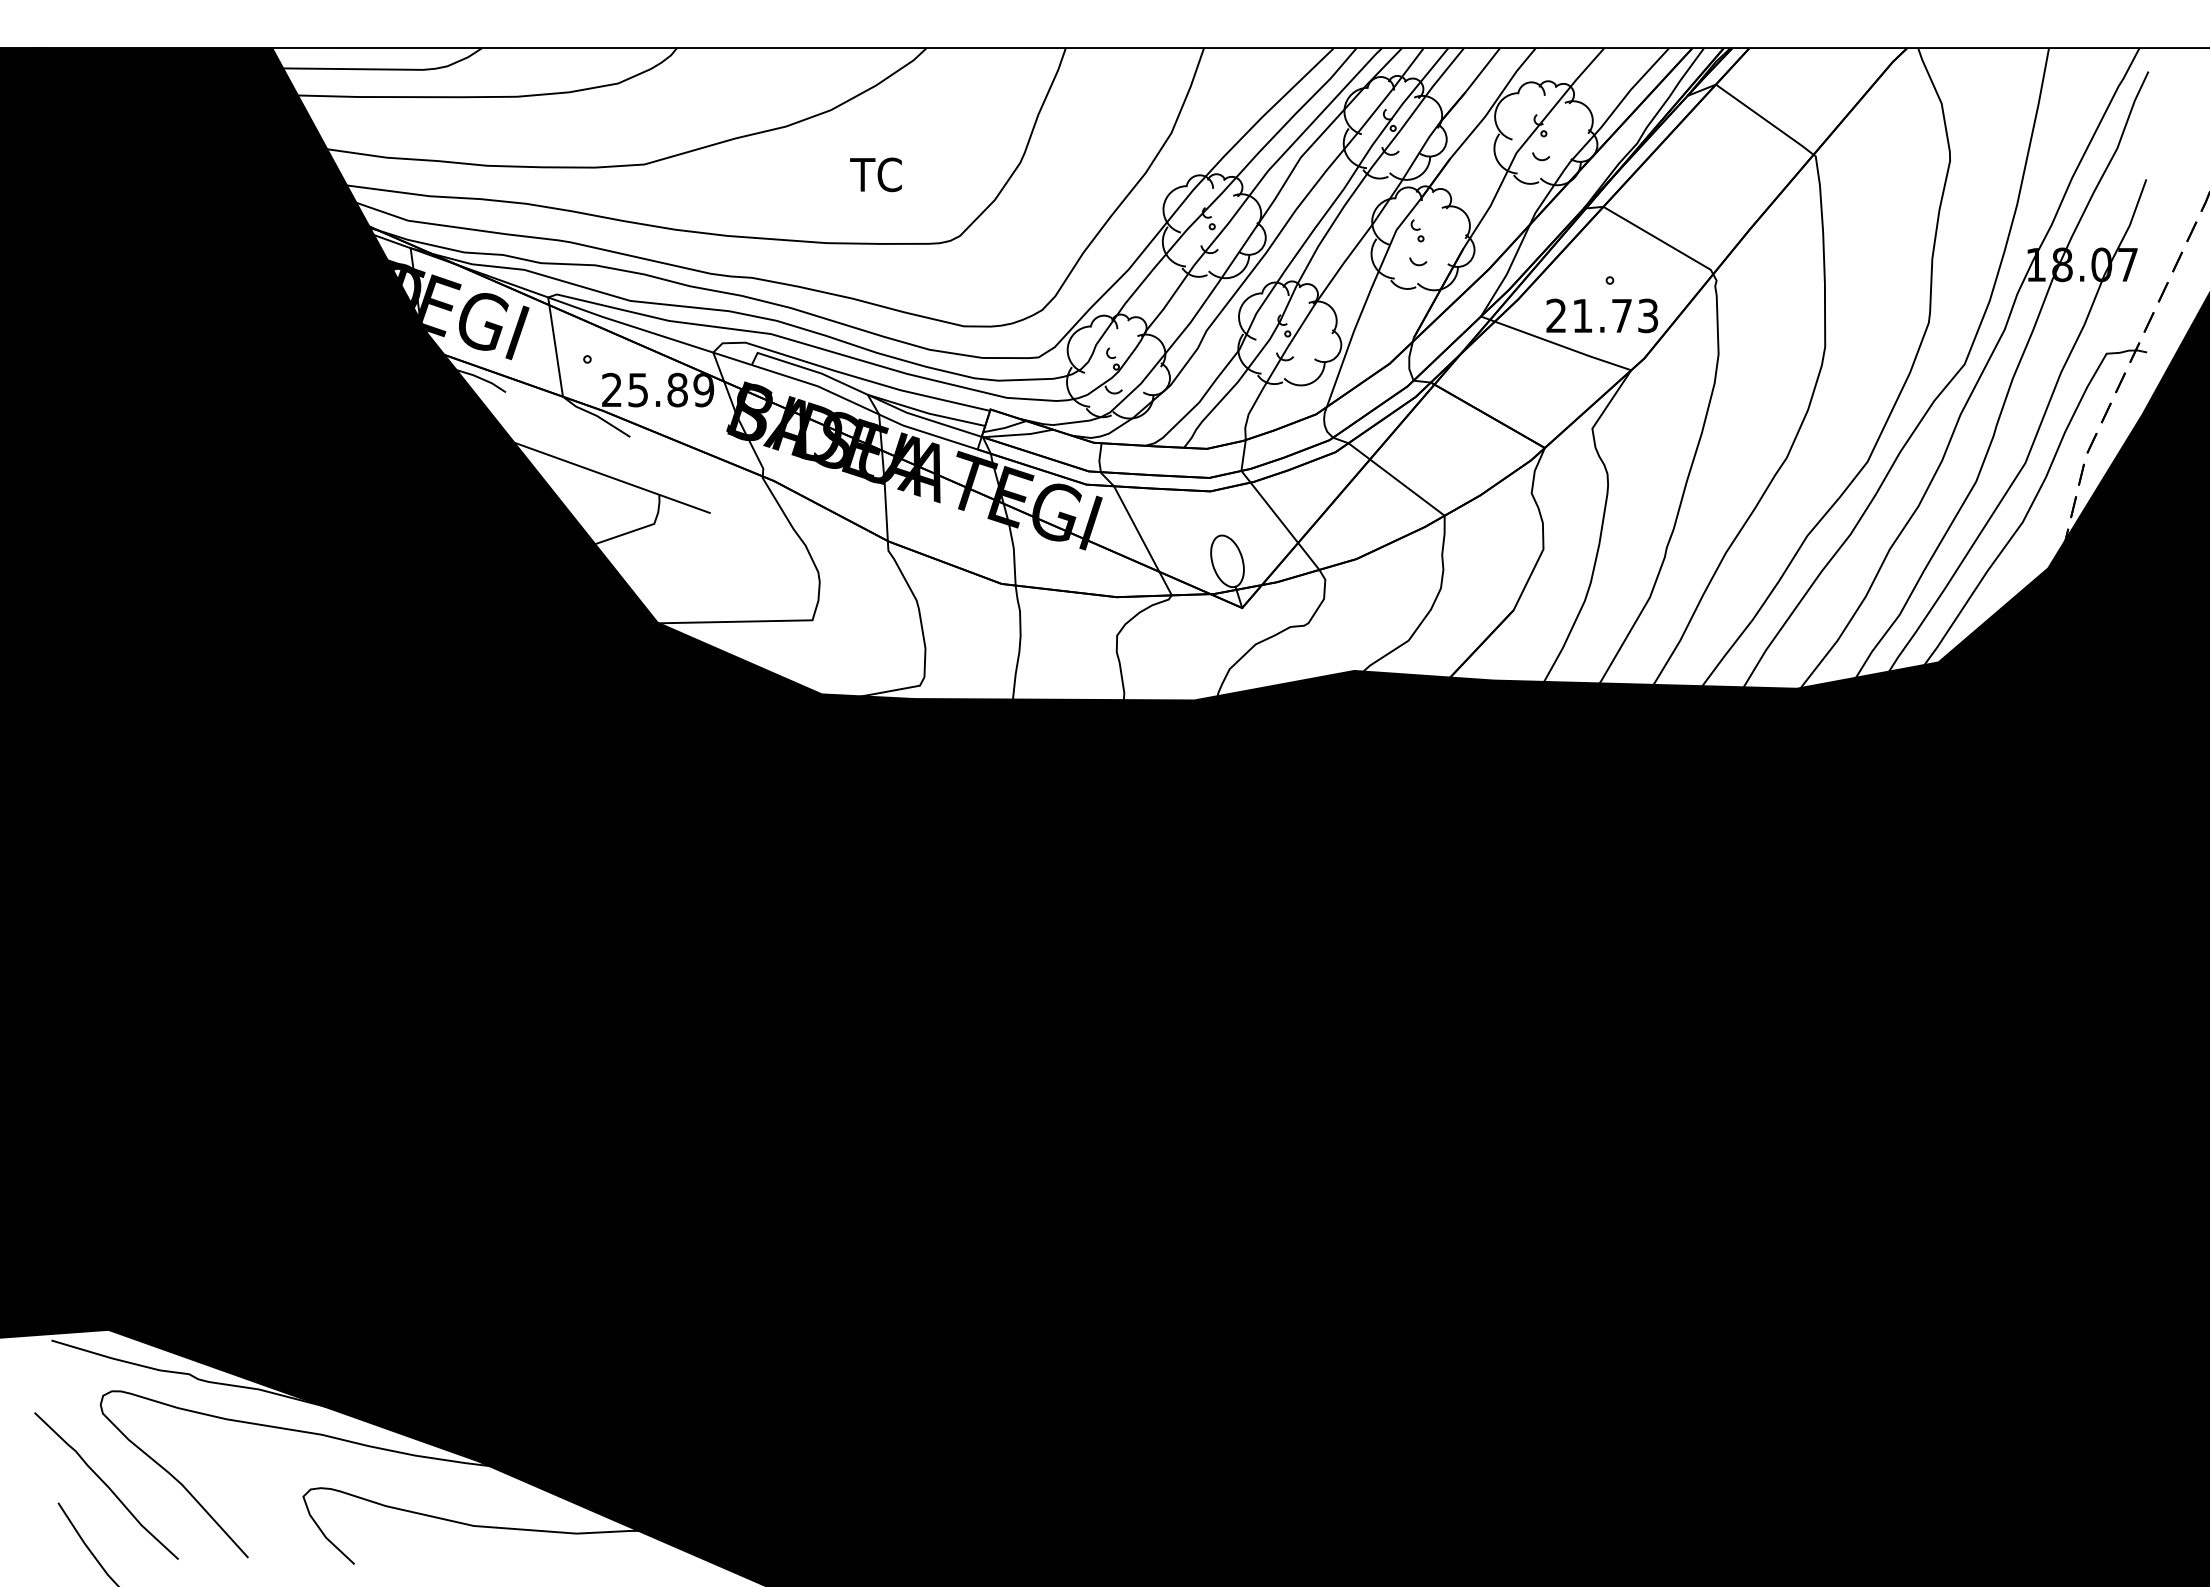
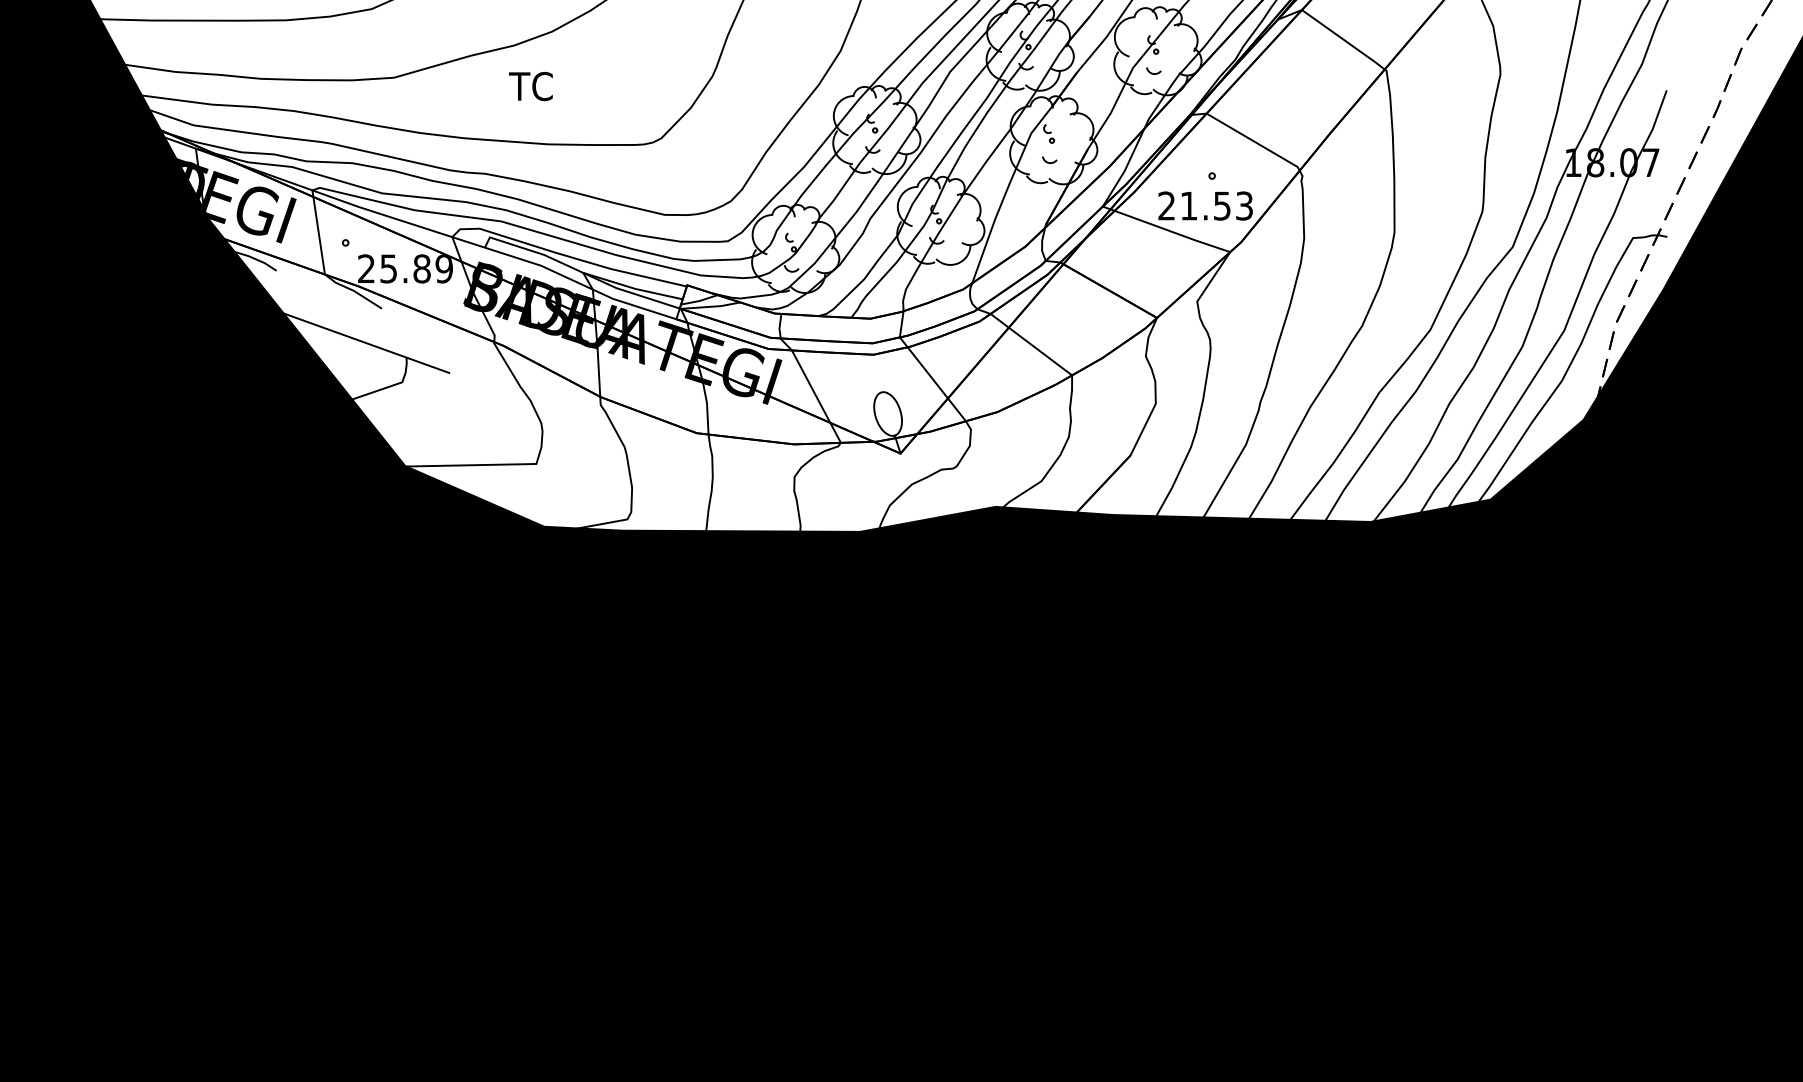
text: (875, 174) -> (530, 86), moved
text: (1621, 316) -> (1221, 206), 21.73 -> 21.53

